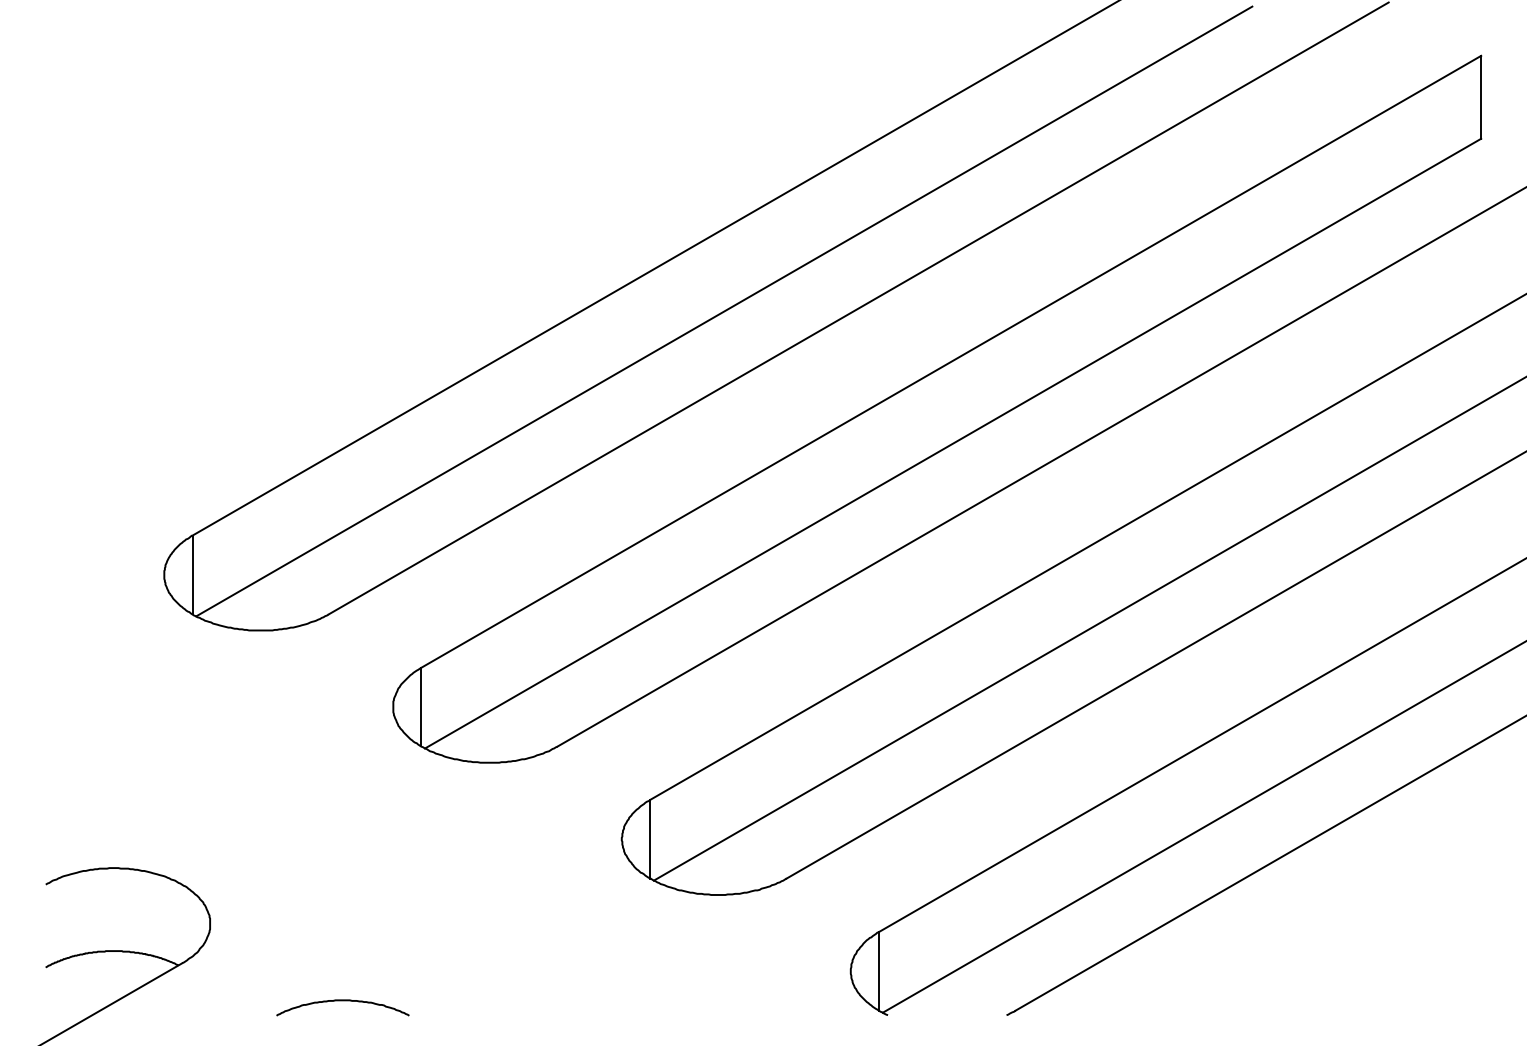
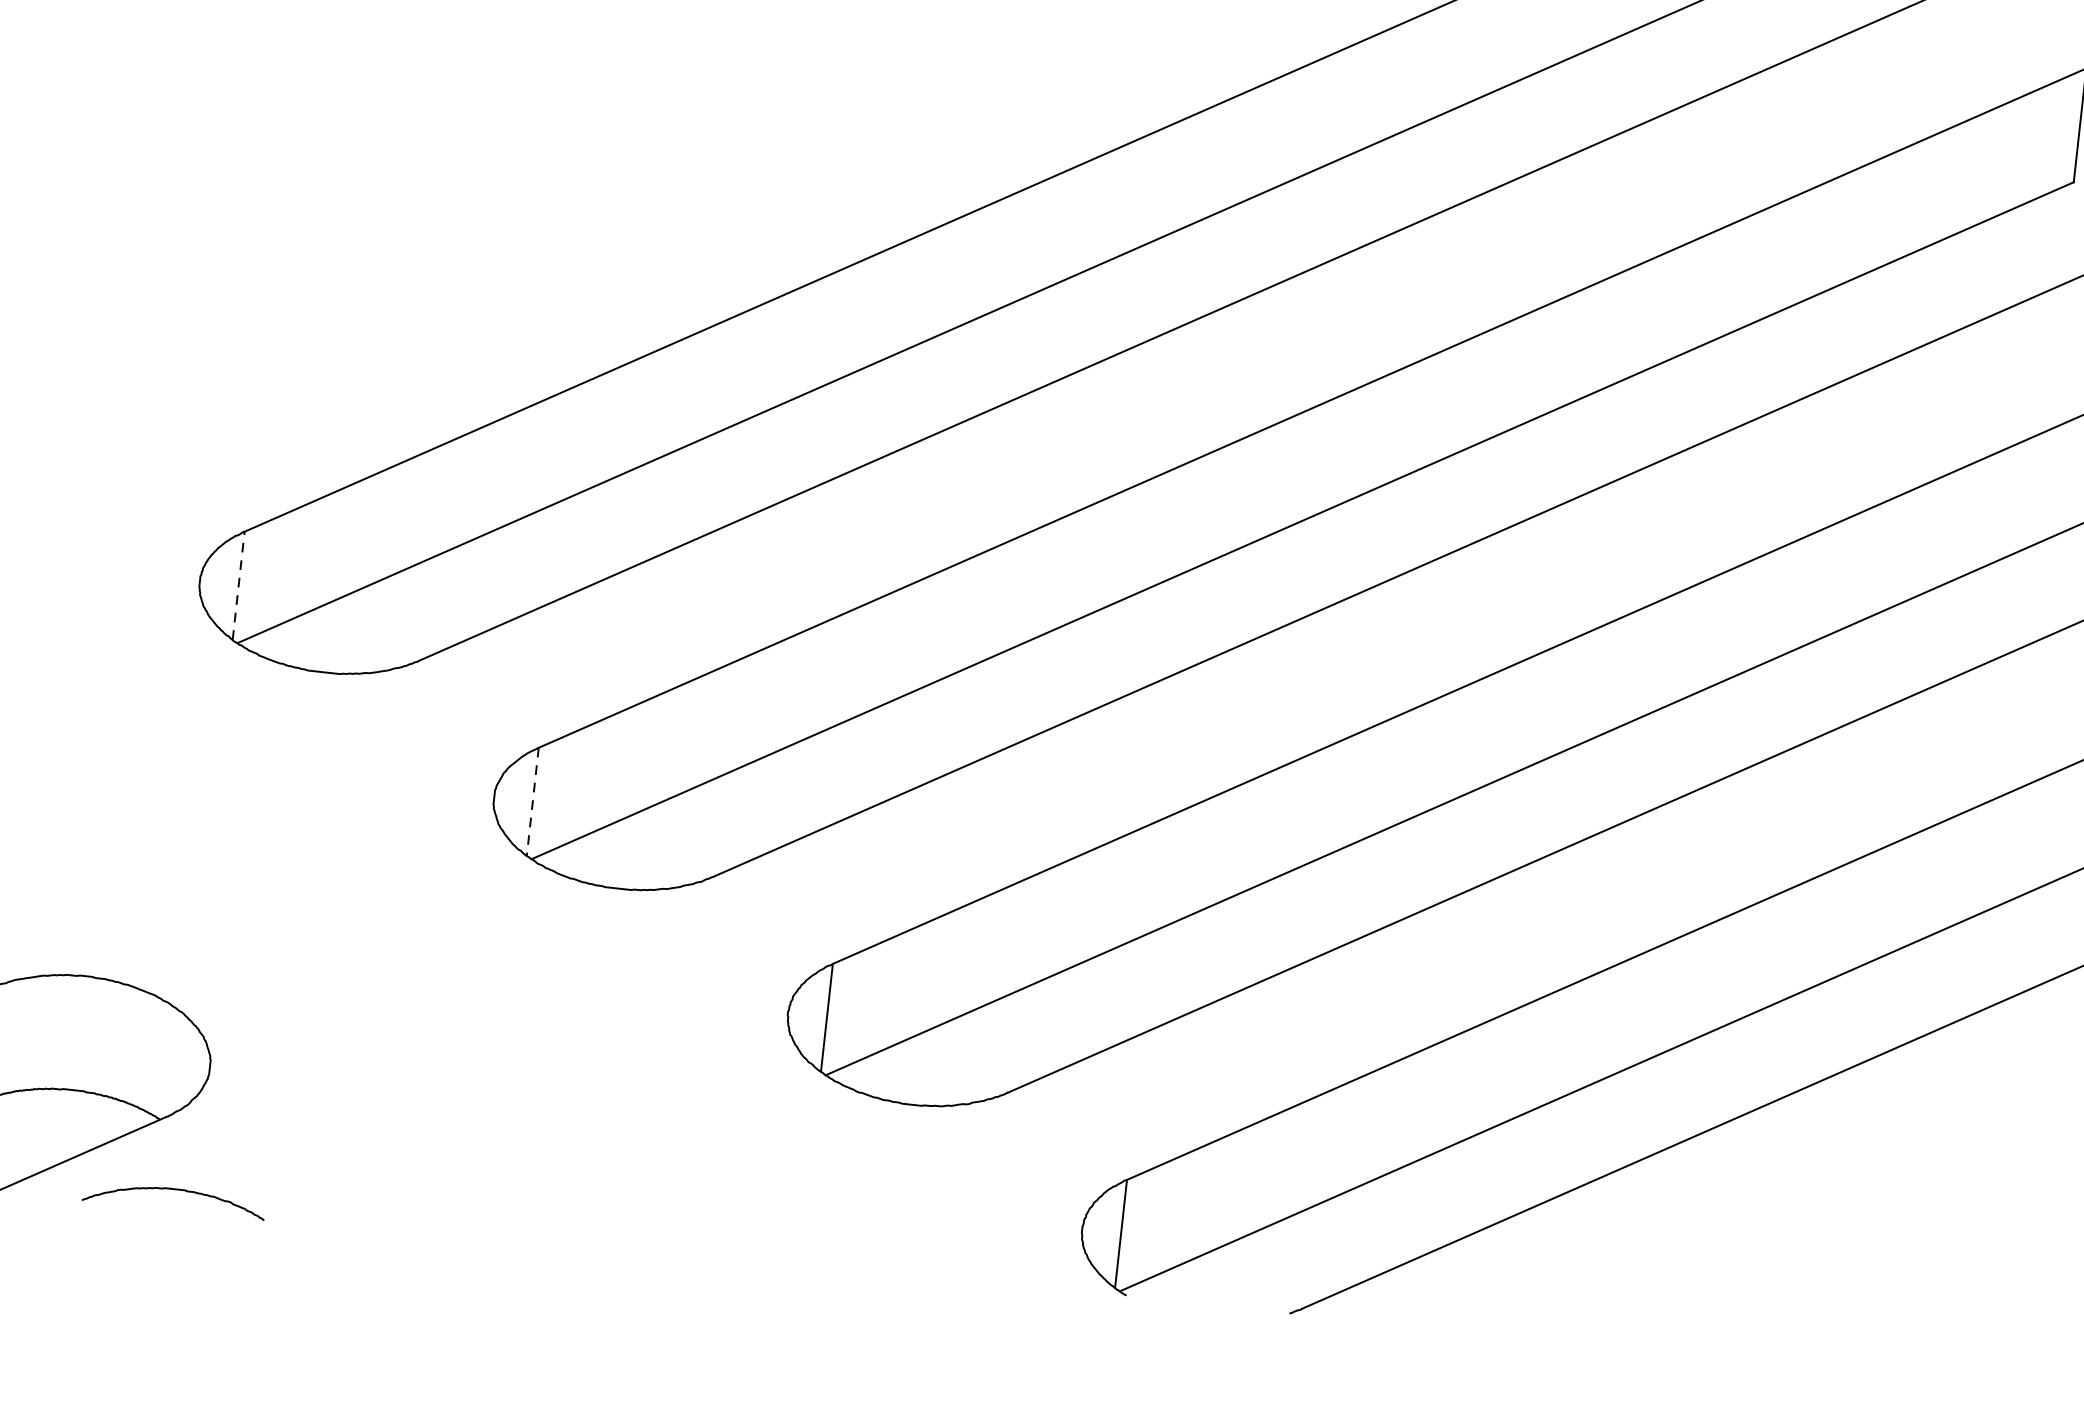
line: (192, 574) -> (238, 585), solid -> dashed
line: (421, 707) -> (532, 802), solid -> dashed
curve: (342, 1001) -> (174, 1190), moved

